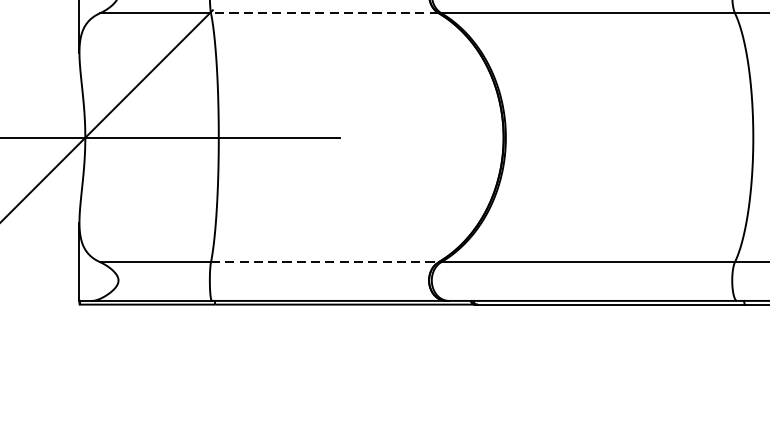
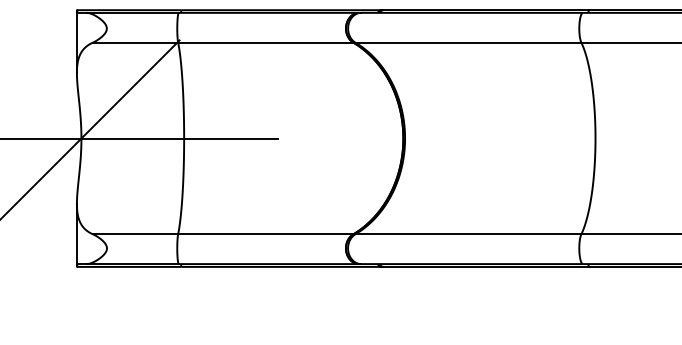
line: (324, 12) -> (265, 42), dashed -> solid
line: (324, 262) -> (265, 234), dashed -> solid

